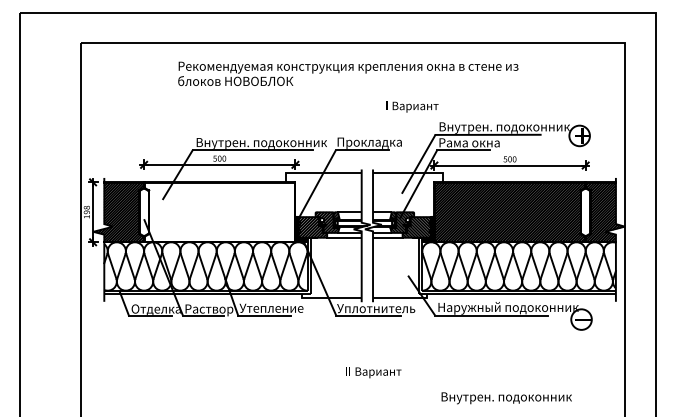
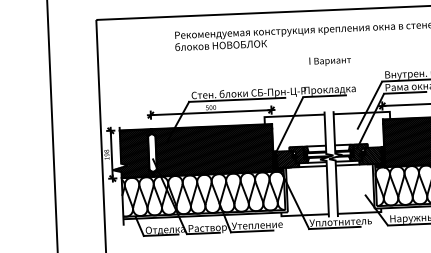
text: (412, 106) -> (330, 61), moved
text: (267, 143) -> (248, 93), Внутрен. подоконник -> Стен. блоки СБ-Прн-Ц-Р
hatch: (219, 211) -> (212, 149), added

